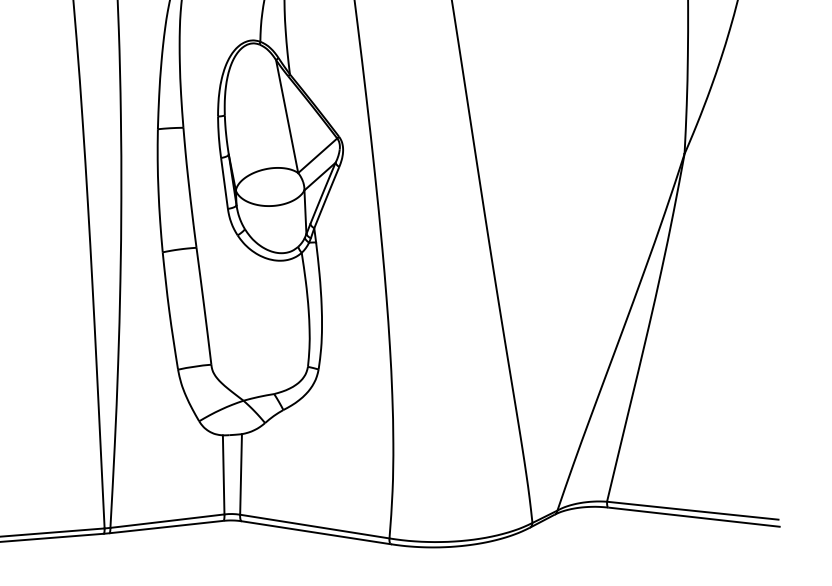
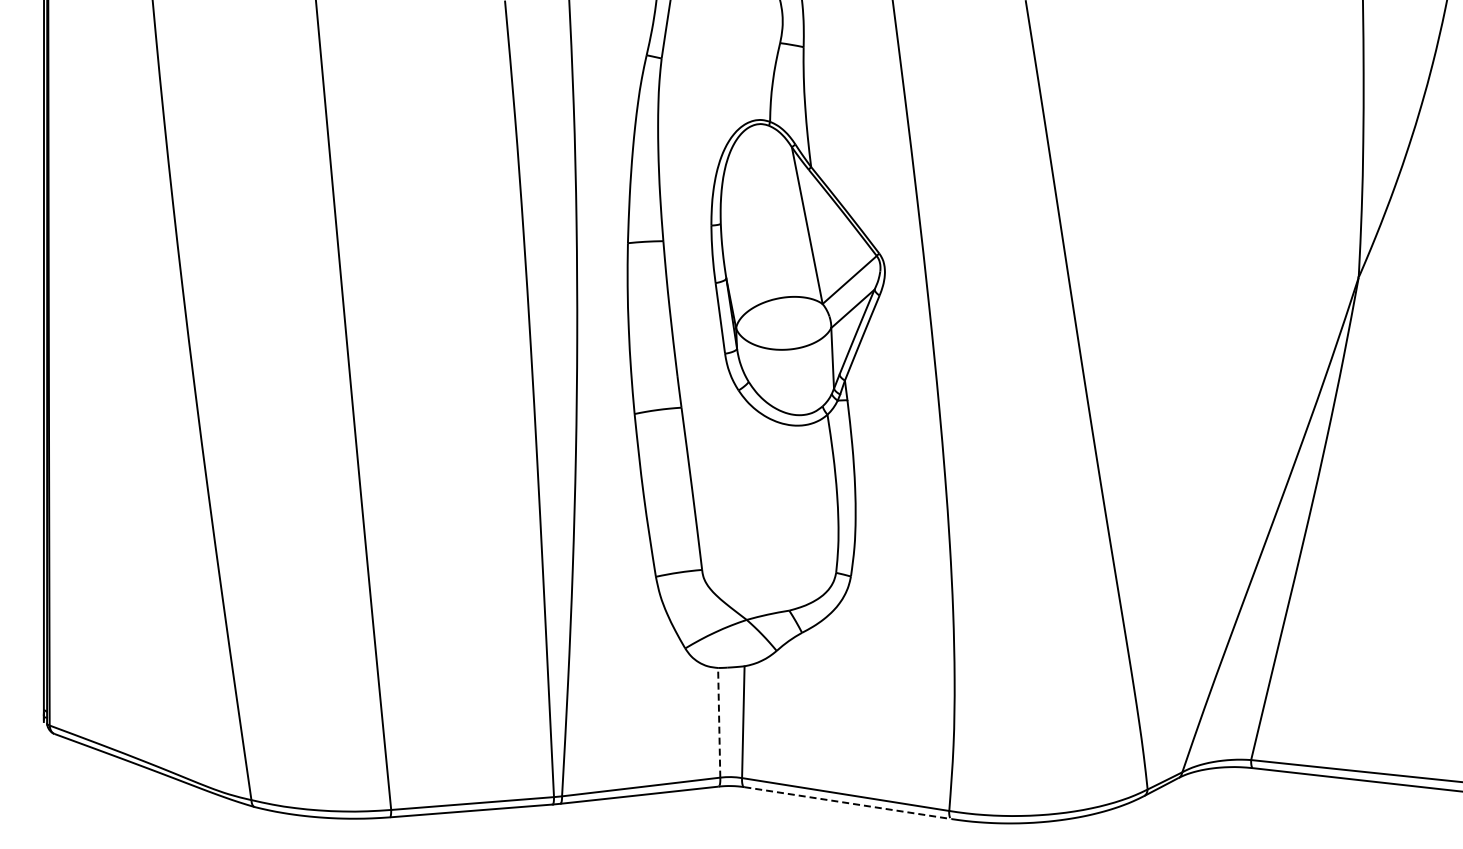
line: (223, 474) -> (719, 722), solid -> dashed
line: (316, 533) -> (847, 803), solid -> dashed

